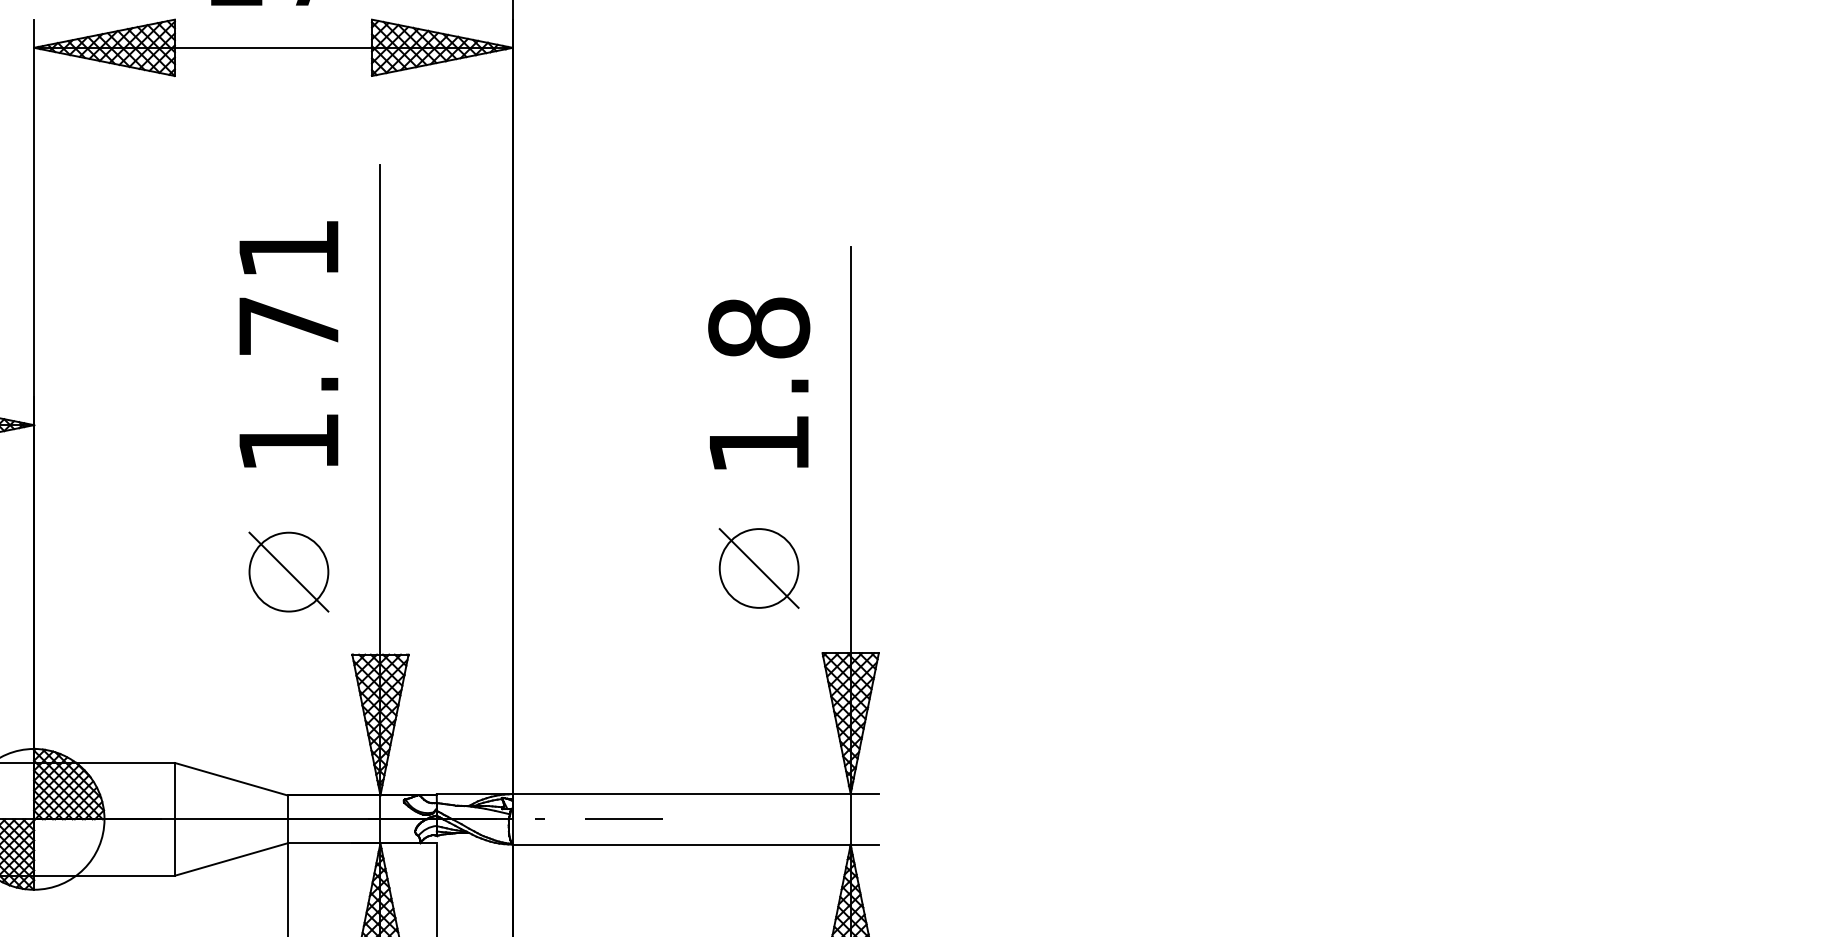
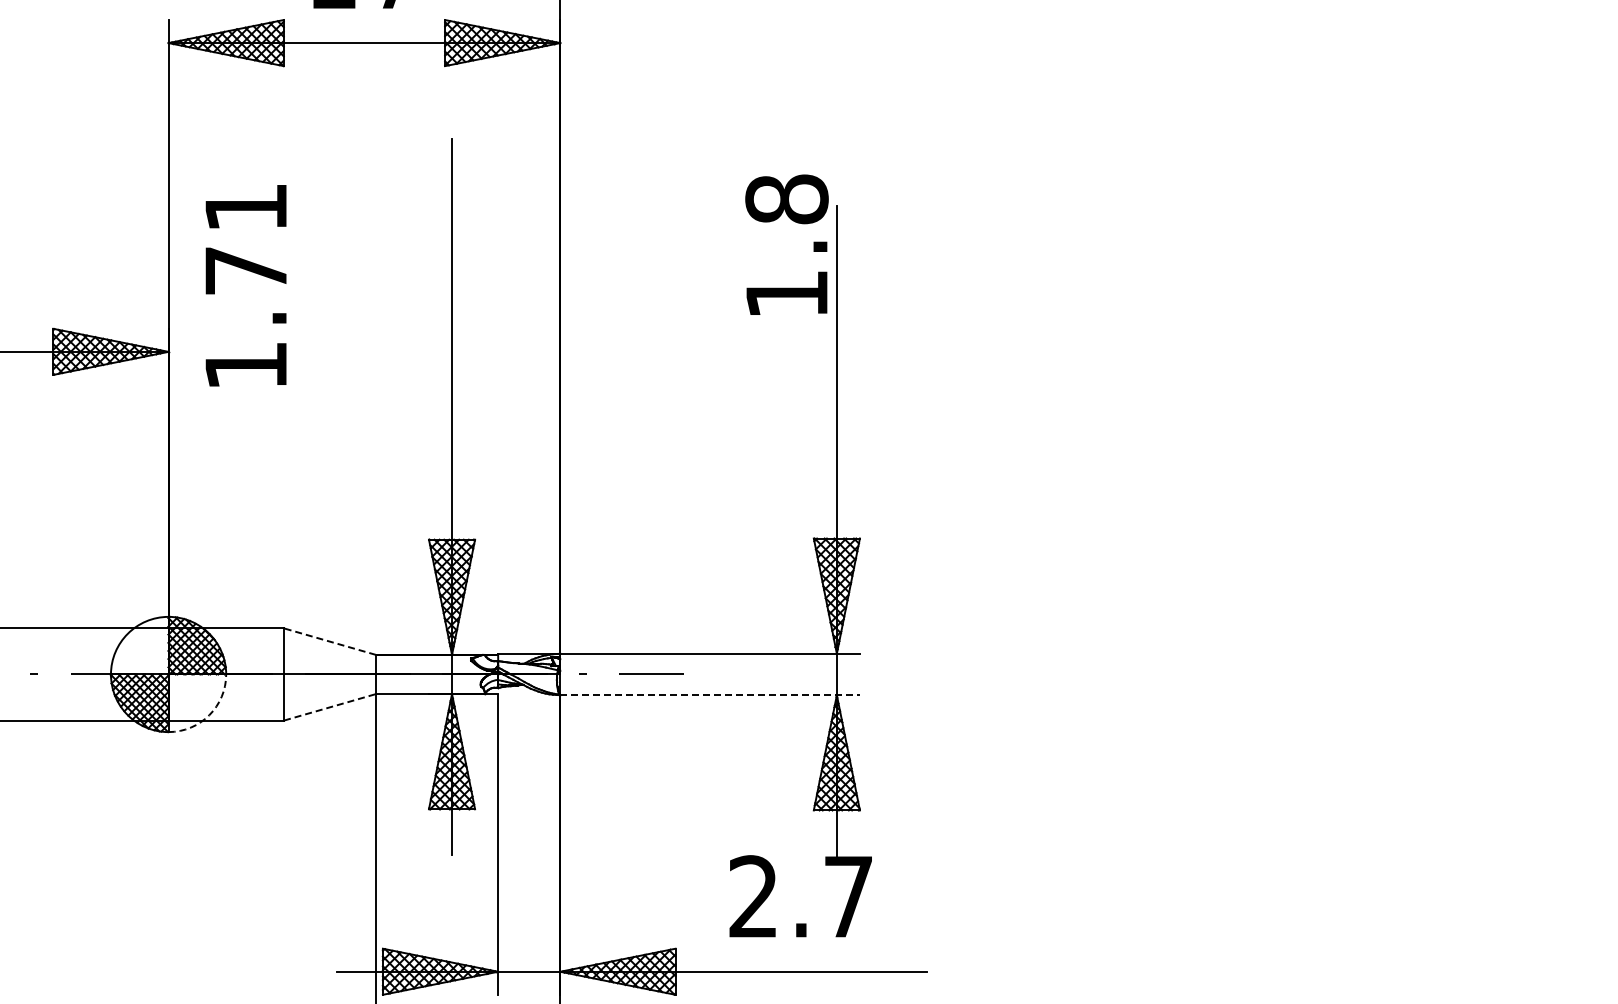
text: (288, 344) -> (245, 285), moved
text: (758, 383) -> (786, 244), moved
part: (758, 567) -> (761, 468), removed
part: (288, 571) -> (376, 471), removed
line: (231, 779) -> (330, 641), solid -> dashed
line: (696, 845) -> (710, 695), solid -> dashed
line: (231, 859) -> (330, 707), solid -> dashed
arc: (84, 869) -> (209, 715), solid -> dashed

